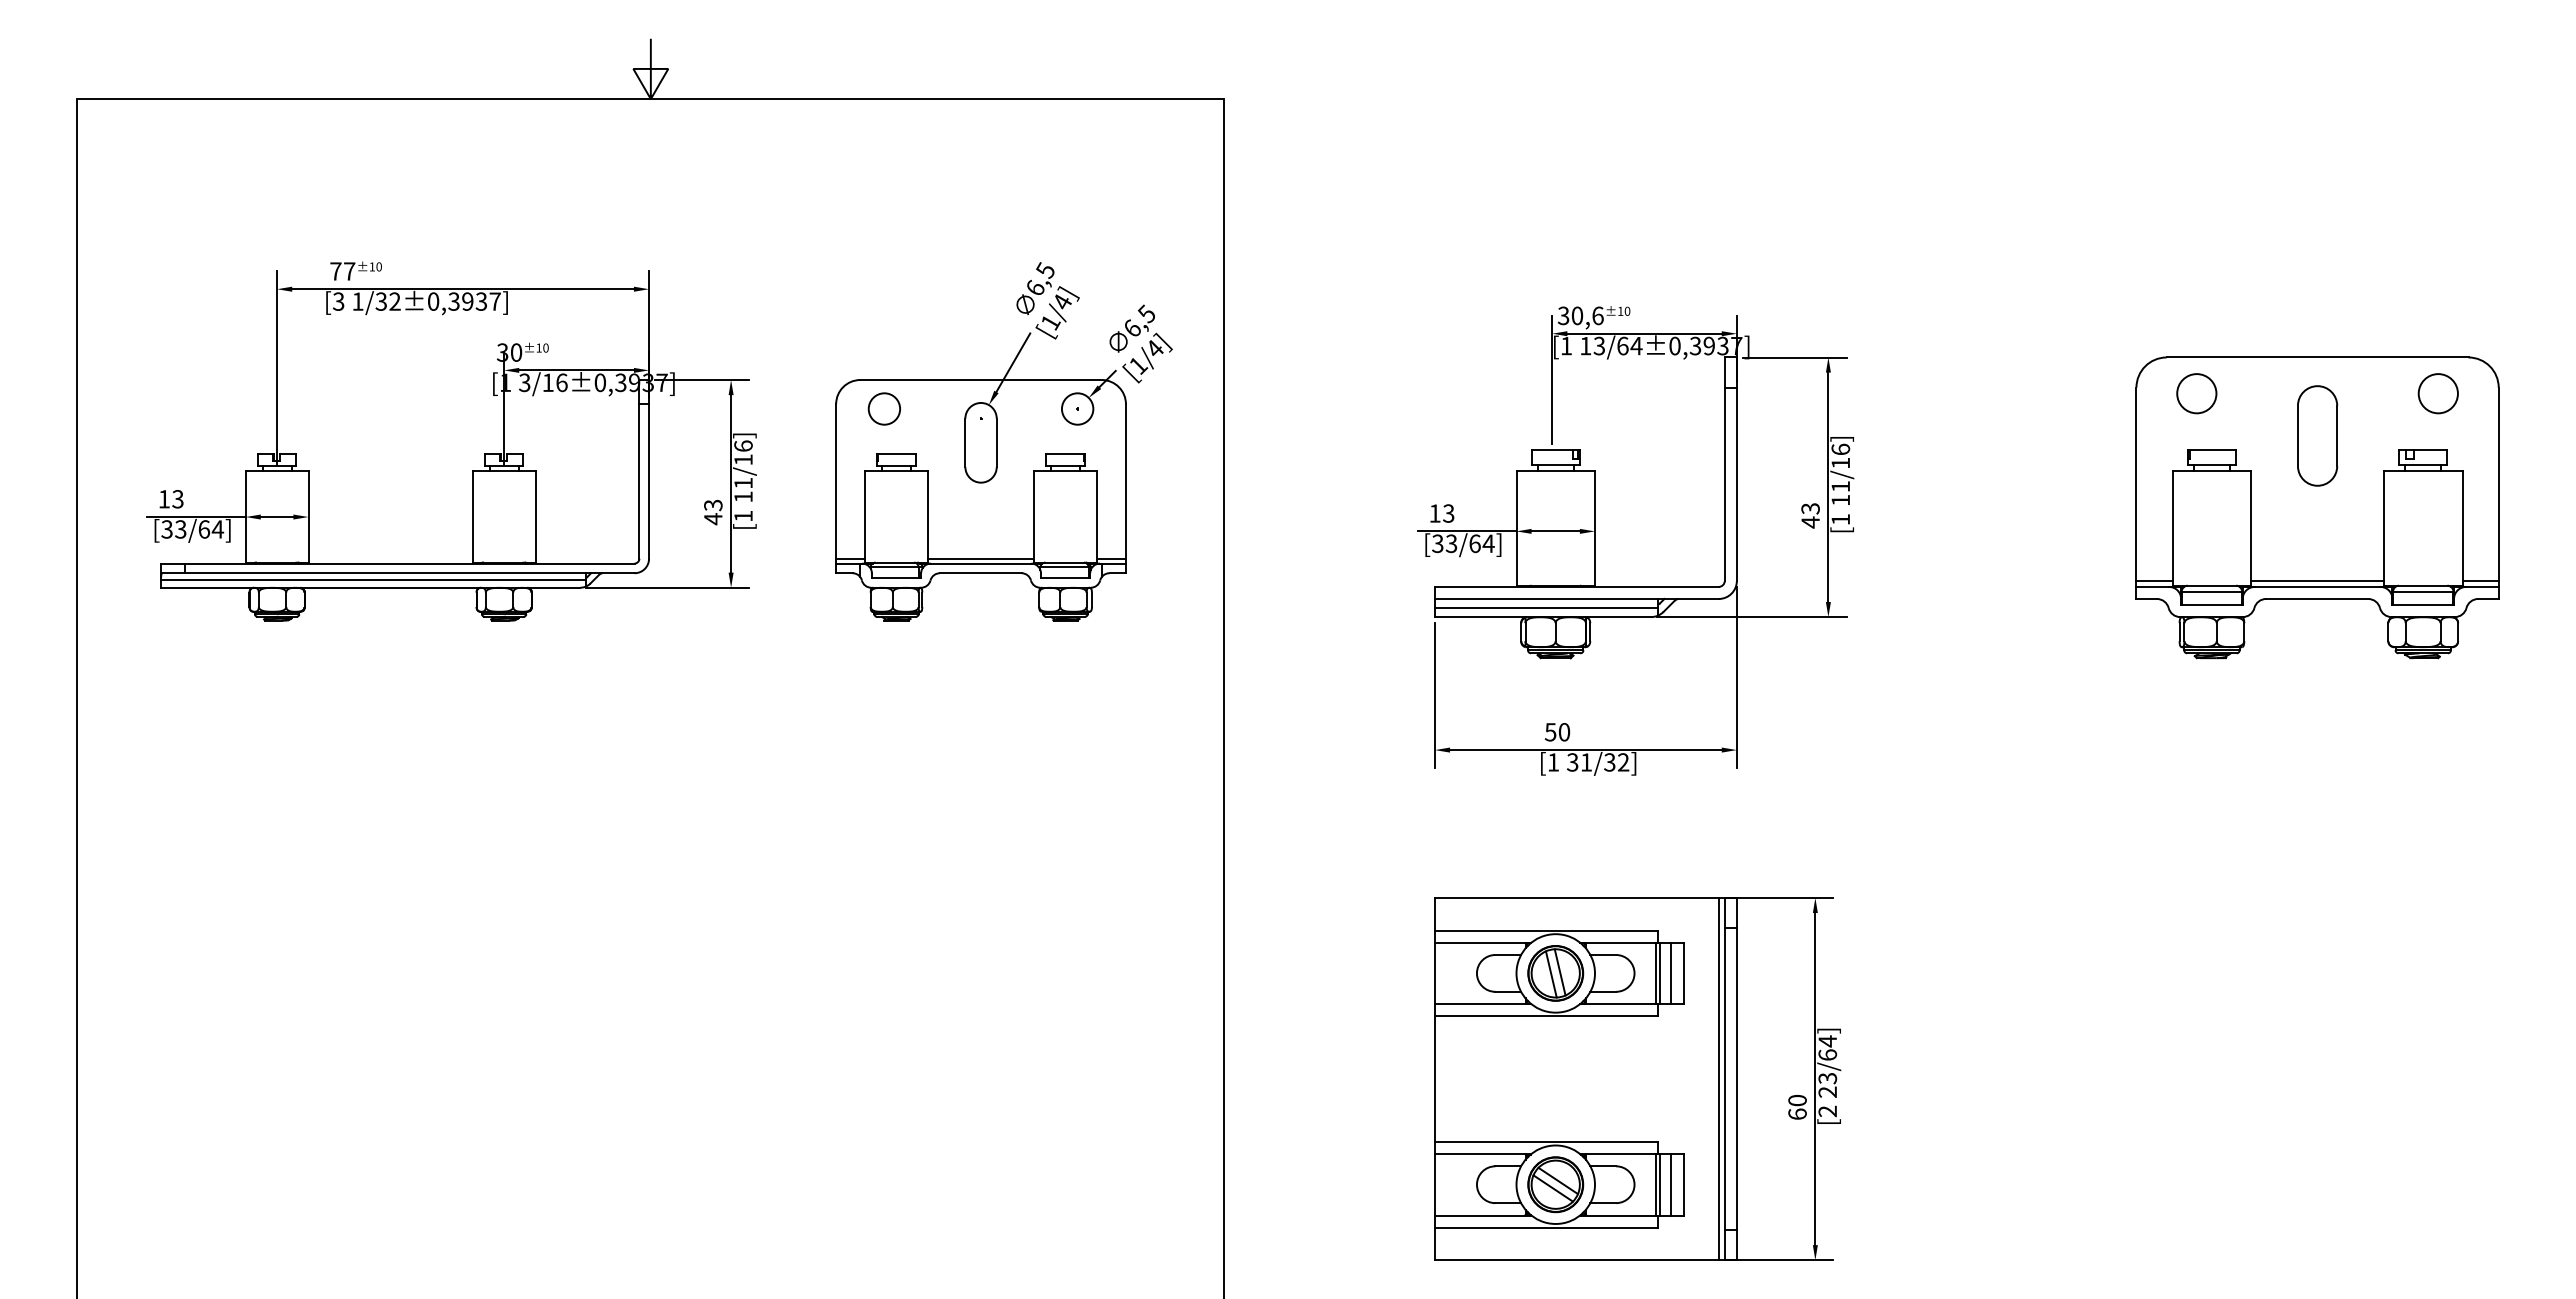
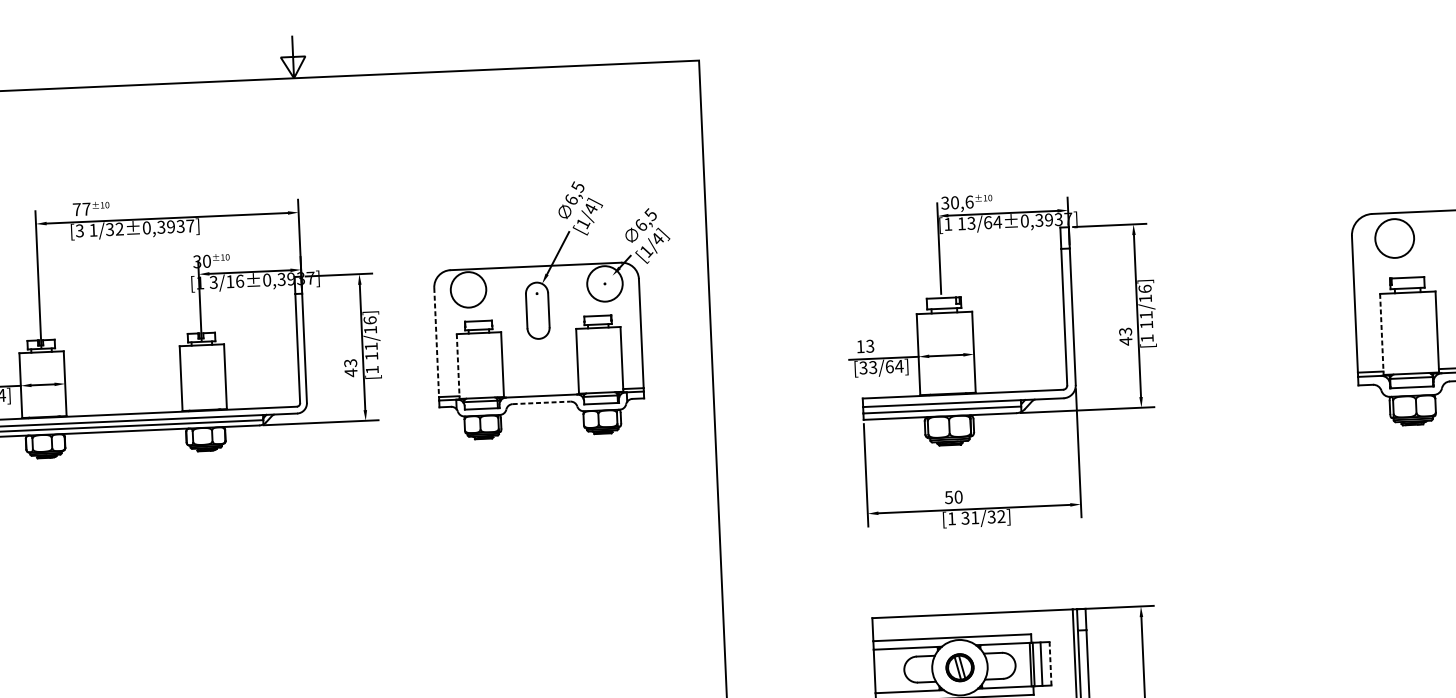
circle: (2196, 393) -> (1394, 238), size x1.4
circle: (884, 408) -> (468, 289), size x1.6
circle: (1077, 408) -> (604, 283), size x1.6
line: (836, 481) -> (436, 342), solid -> dashed
line: (865, 516) -> (458, 366), solid -> dashed
line: (2172, 528) -> (1381, 334), solid -> dashed
line: (980, 558) -> (540, 392), removed
line: (980, 573) -> (541, 403), solid -> dashed
part: (1555, 973) -> (959, 667), size x0.7
line: (1684, 973) -> (1050, 663), solid -> dashed

